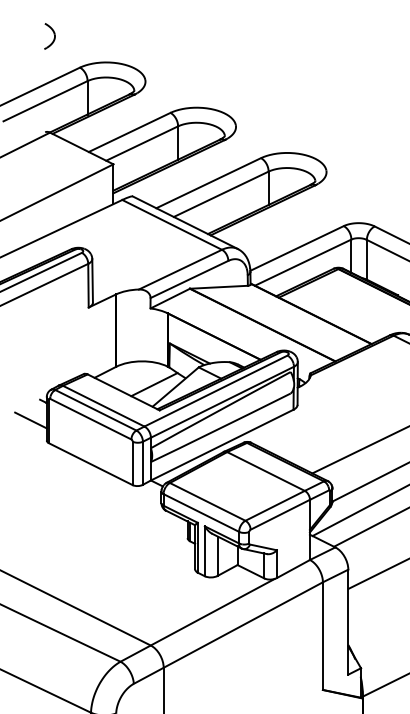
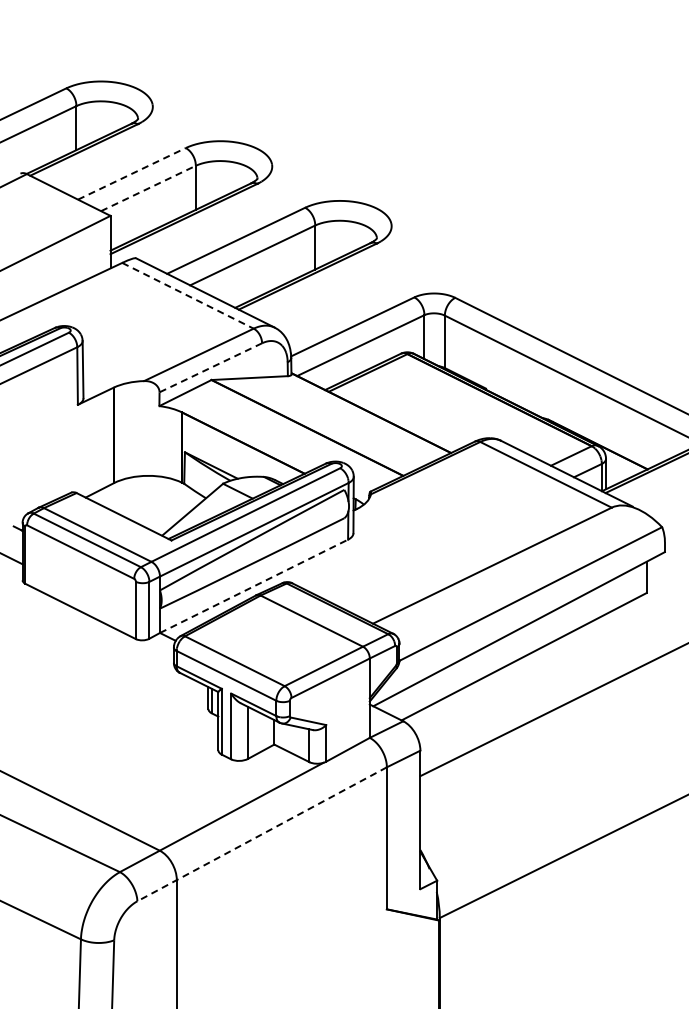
part: (49, 35) -> (26, 46), removed
line: (129, 132) -> (131, 173), solid -> dashed
line: (142, 143) -> (148, 188), solid -> dashed
line: (172, 225) -> (188, 296), solid -> dashed
line: (189, 279) -> (210, 367), solid -> dashed
line: (154, 384) -> (164, 506), removed
line: (222, 445) -> (254, 586), solid -> dashed
line: (228, 633) -> (262, 834), solid -> dashed

